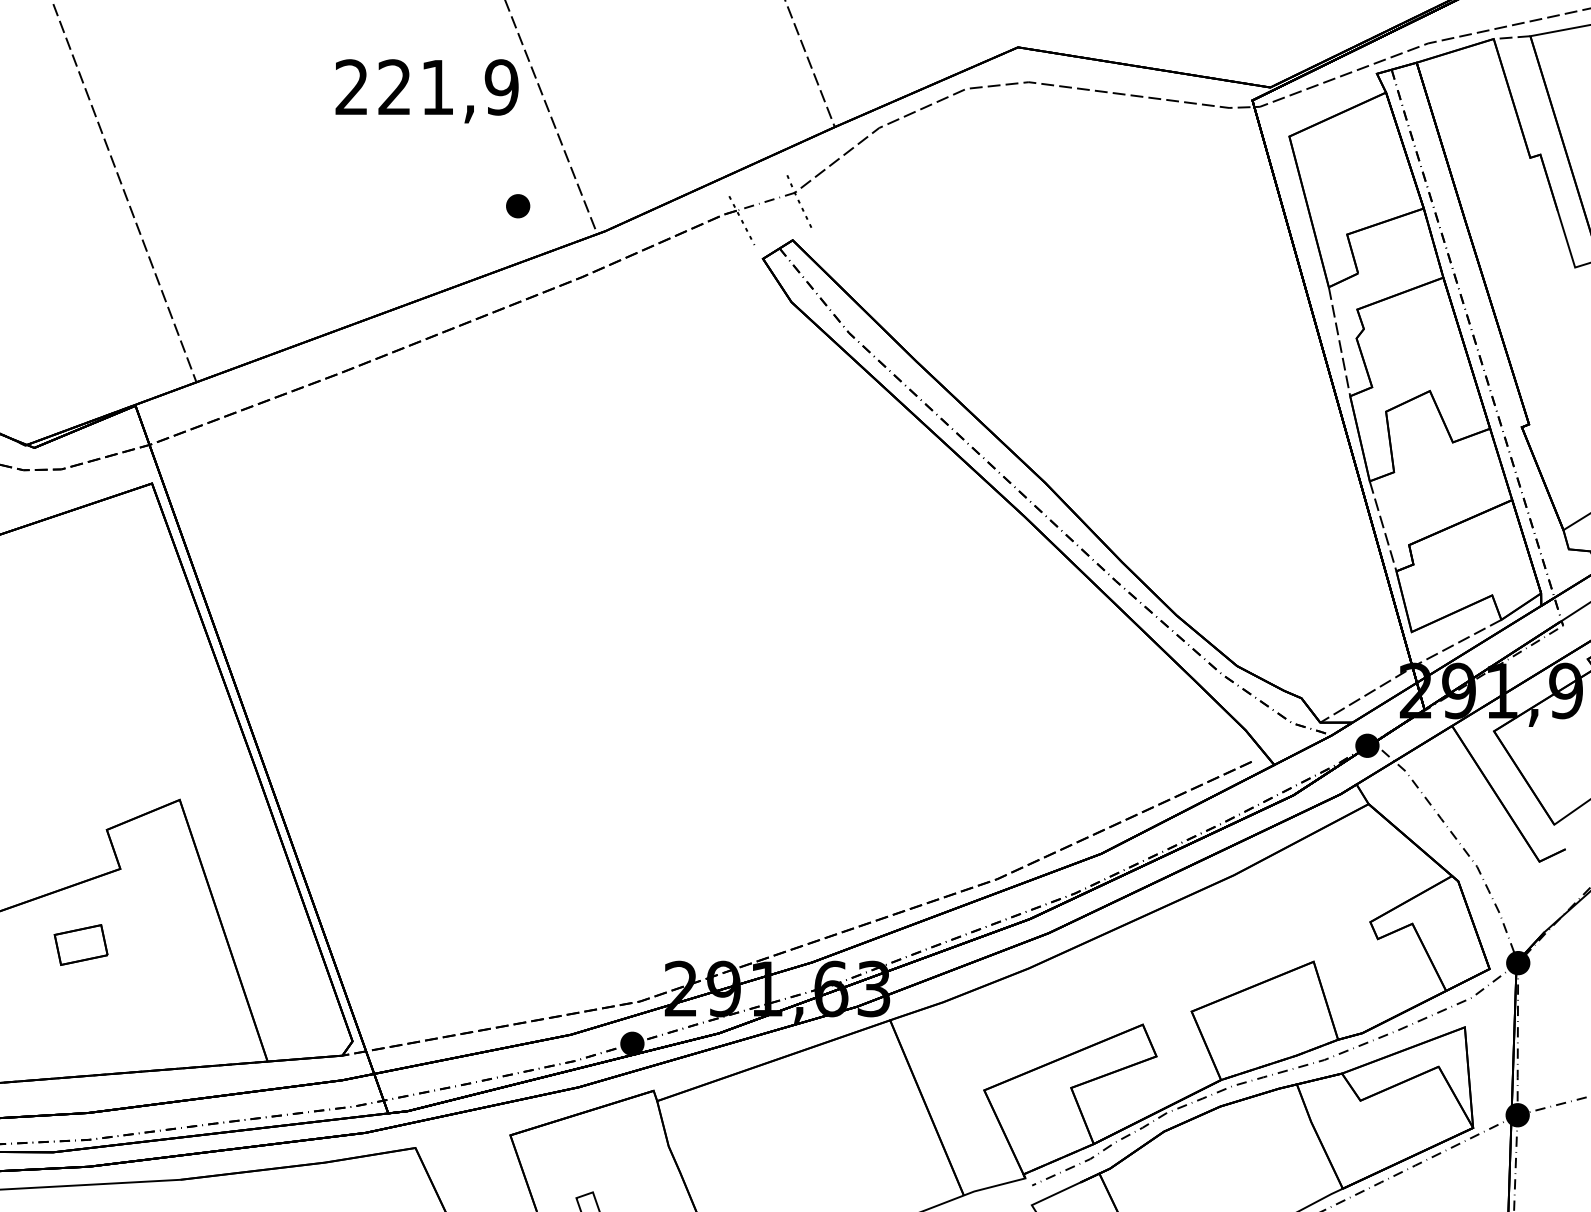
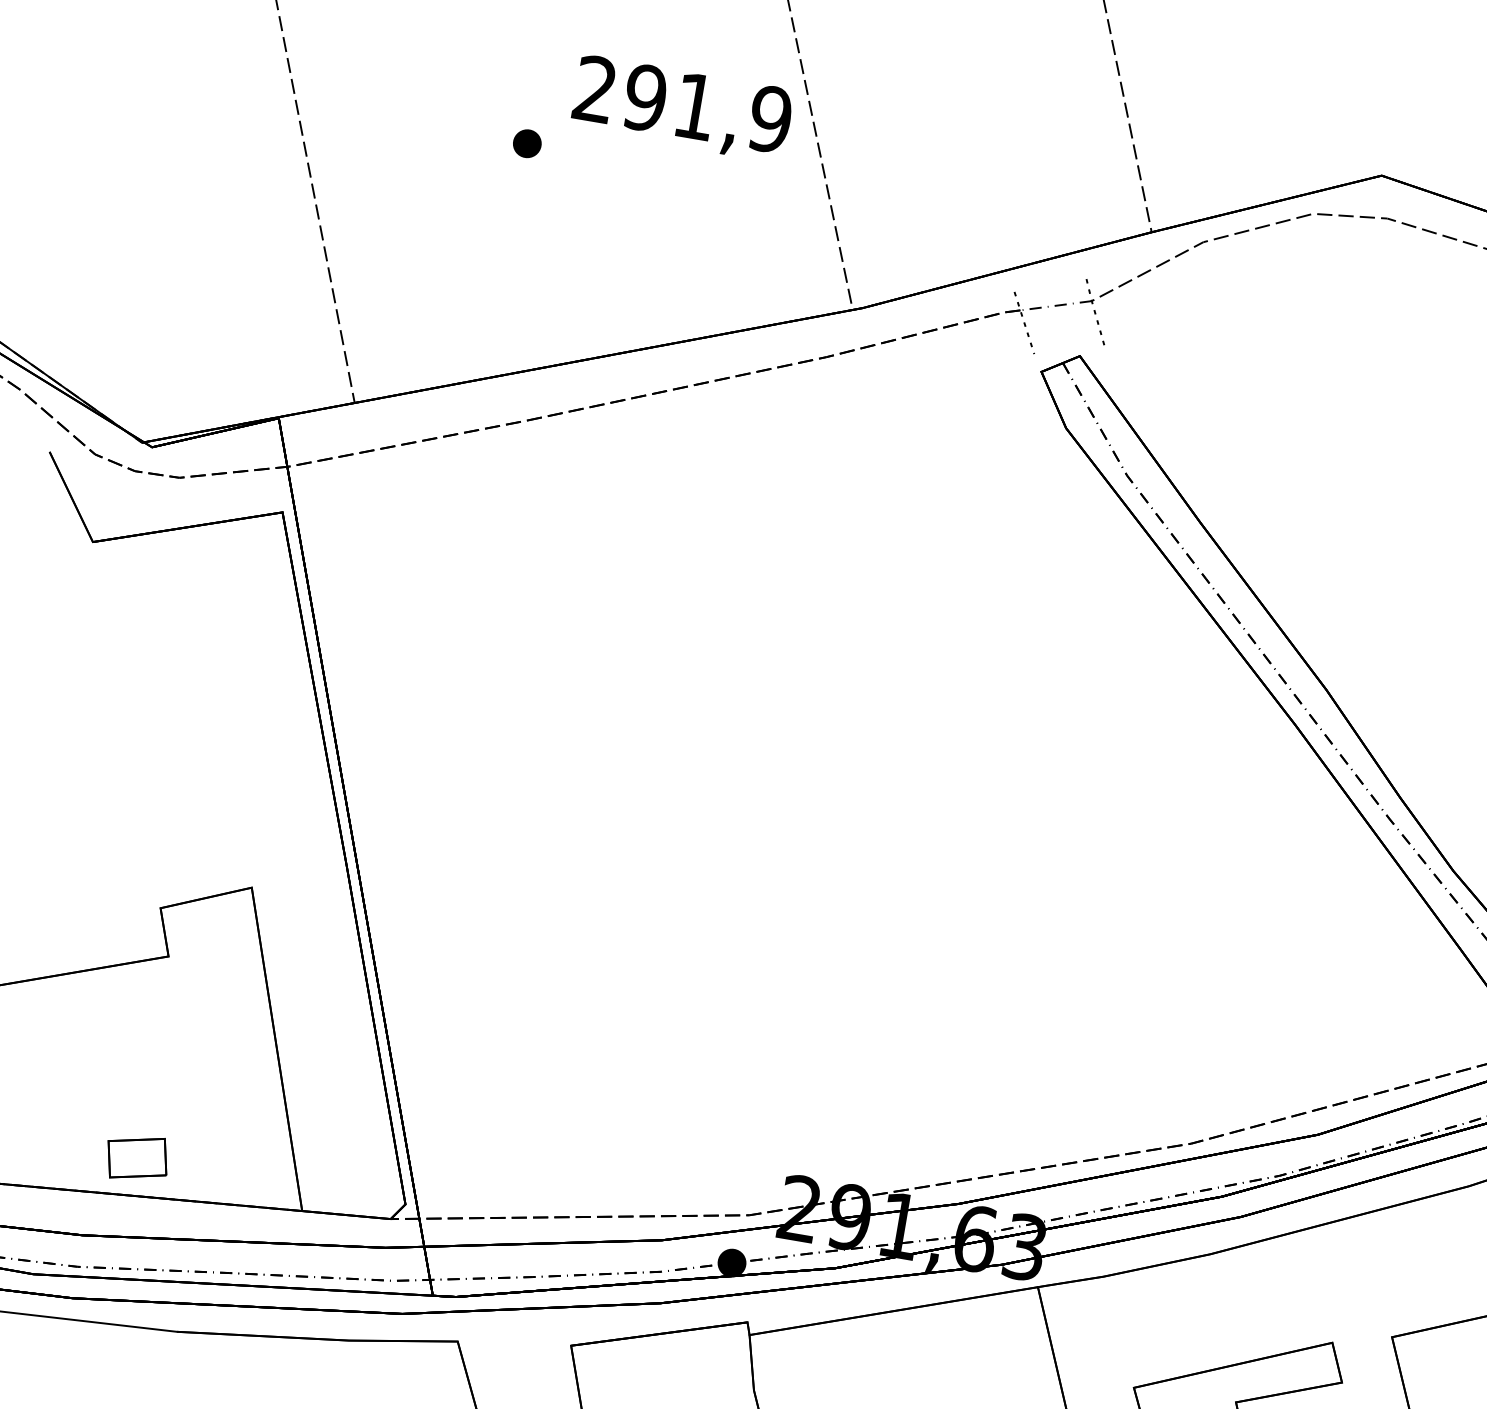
text: (394, 87) -> (645, 98), 221,9 -> 291,9
part: (518, 206) -> (527, 144), moved
part: (80, 944) -> (136, 1157), moved

